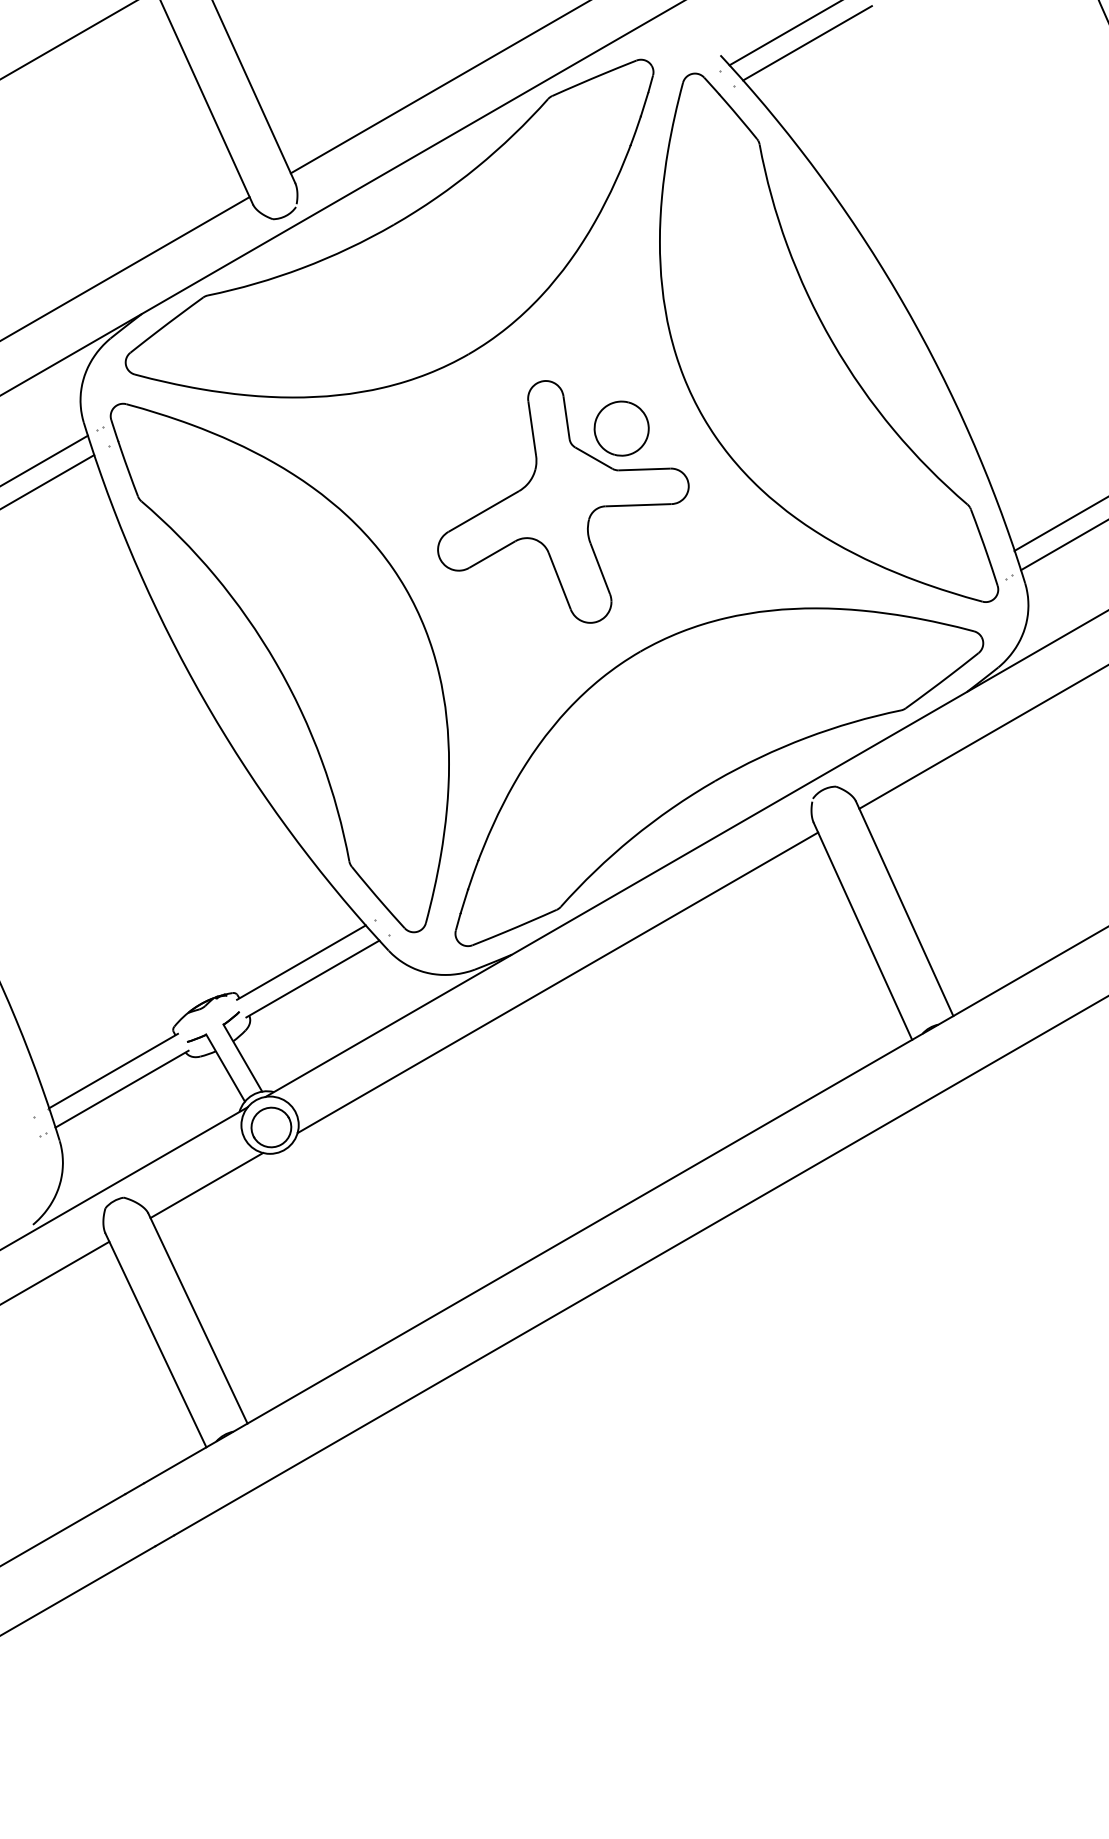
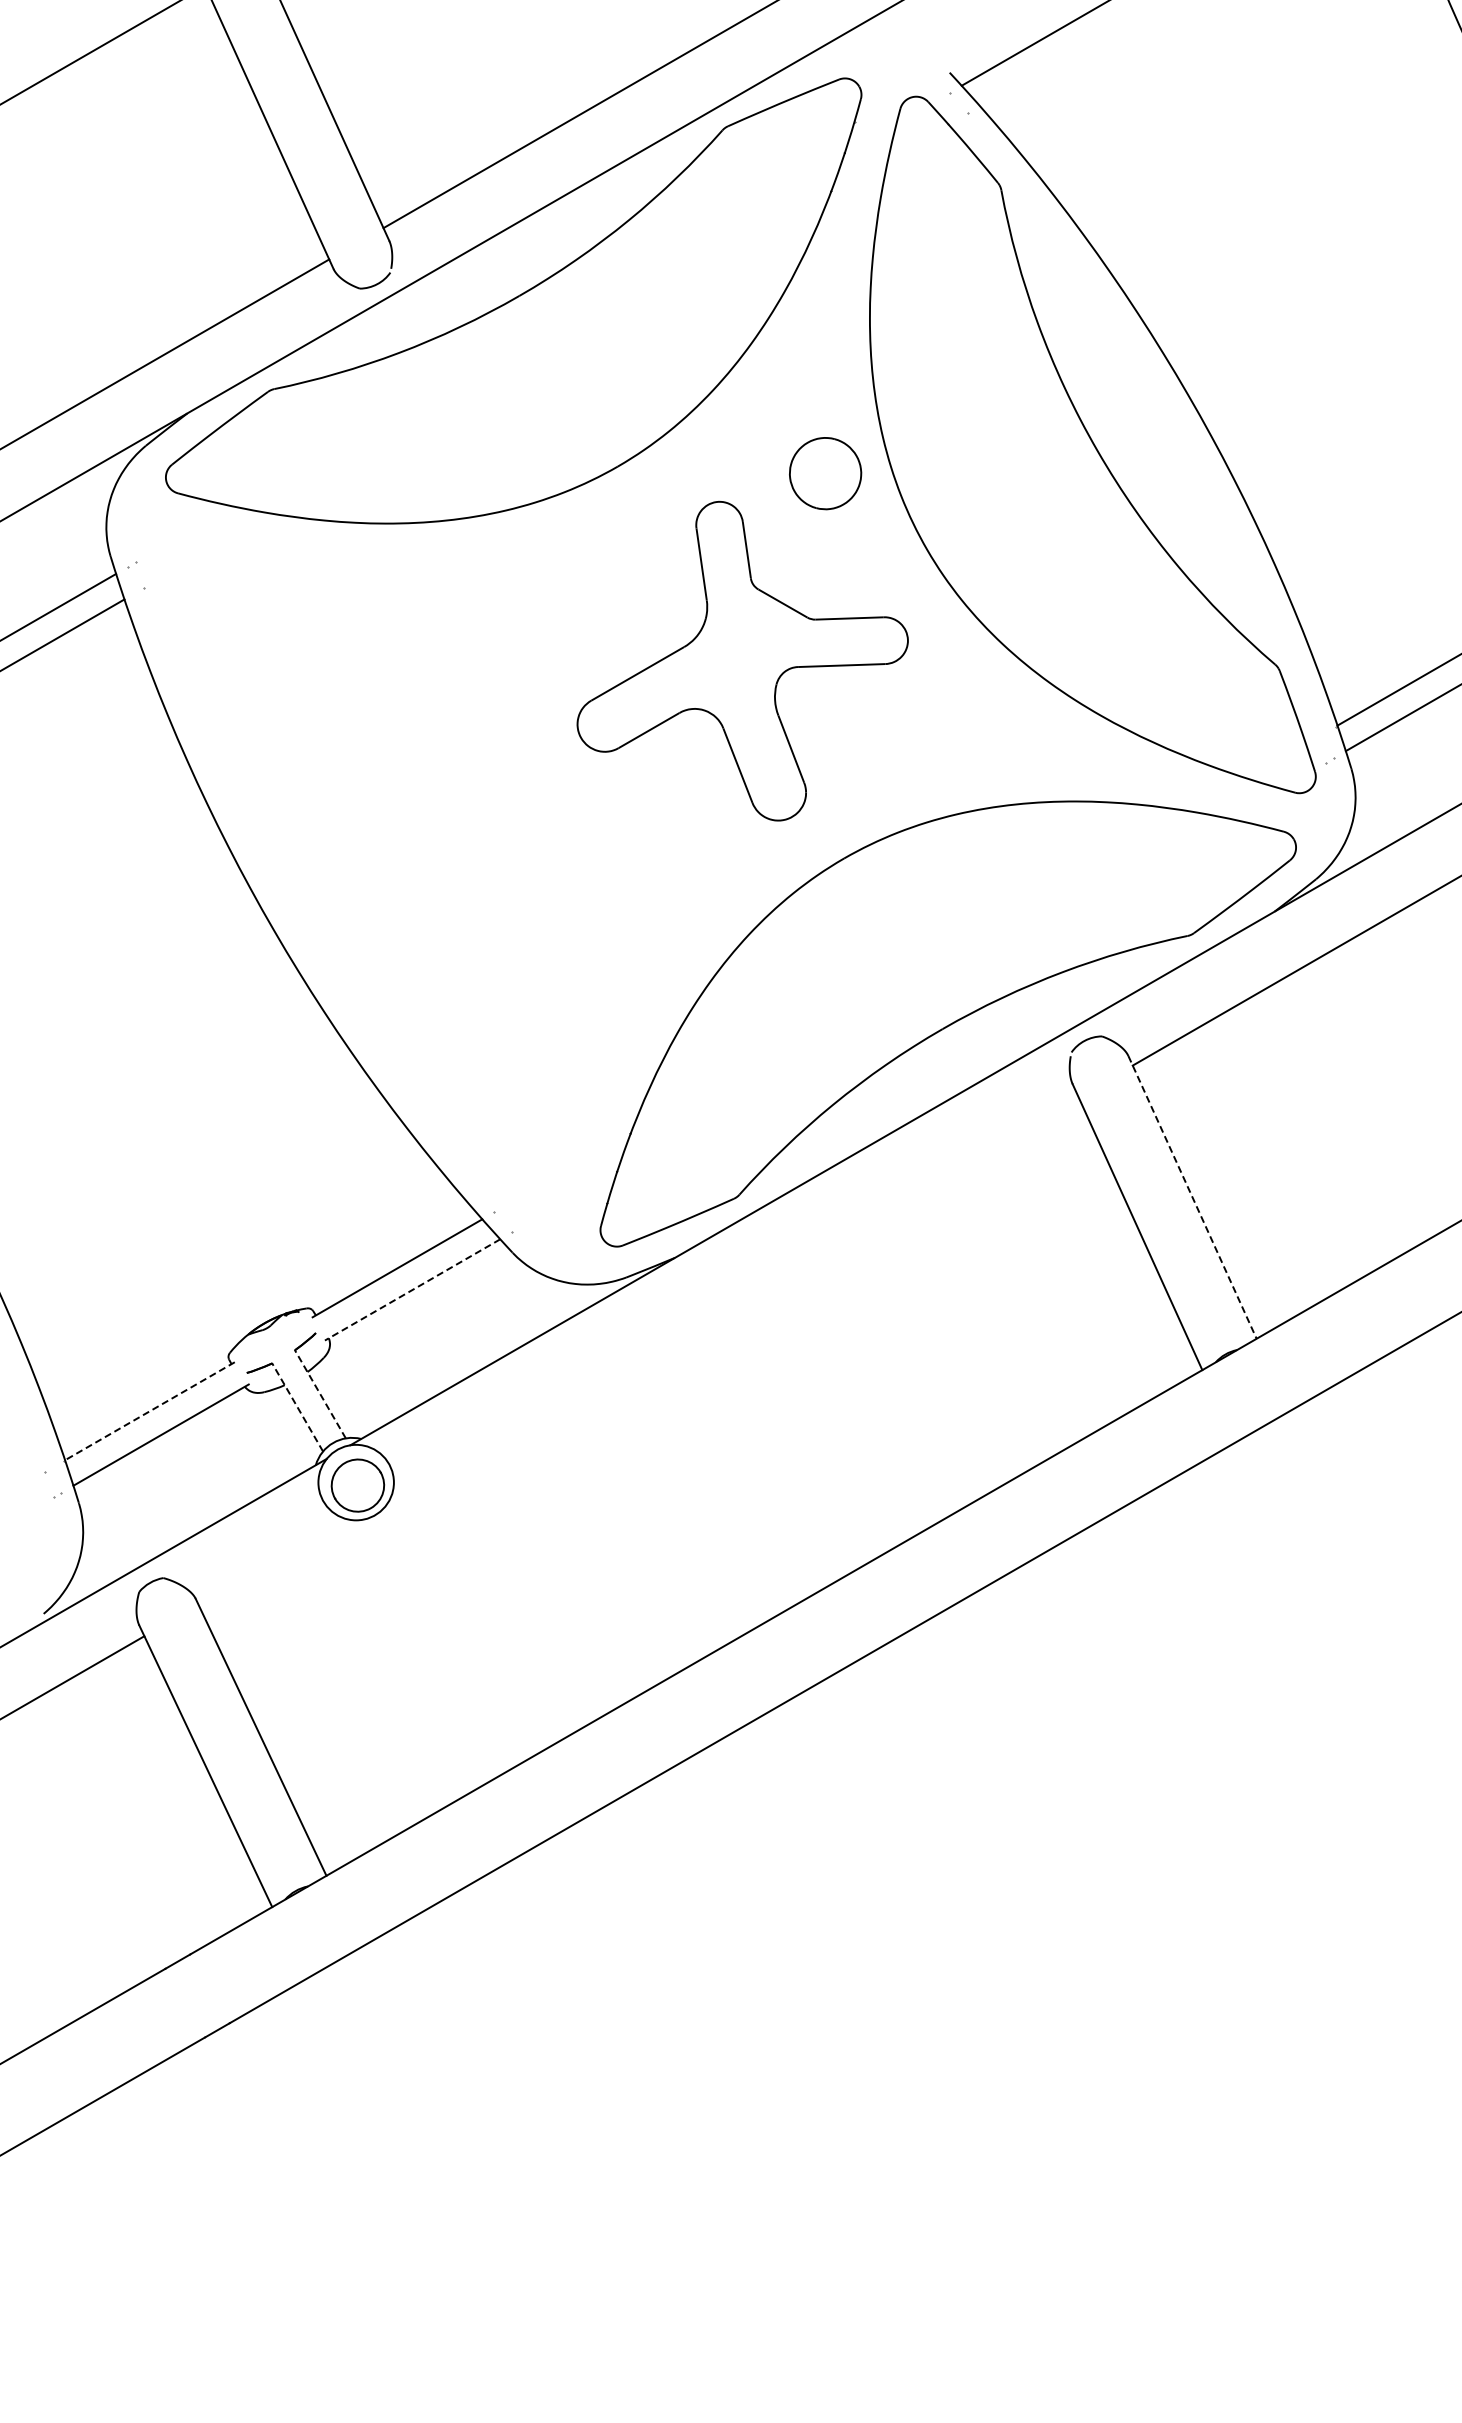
line: (807, 43) -> (1064, 56), removed
part: (621, 428) -> (825, 473), moved
part: (279, 668) -> (368, 880), removed
line: (904, 908) -> (1192, 1197), solid -> dashed
line: (312, 979) -> (412, 1290), solid -> dashed
line: (557, 982) -> (735, 1294), removed
line: (243, 1057) -> (320, 1393), solid -> dashed
line: (225, 1067) -> (297, 1406), solid -> dashed
line: (113, 1071) -> (149, 1411), solid -> dashed
line: (206, 1185) -> (272, 1561), removed

